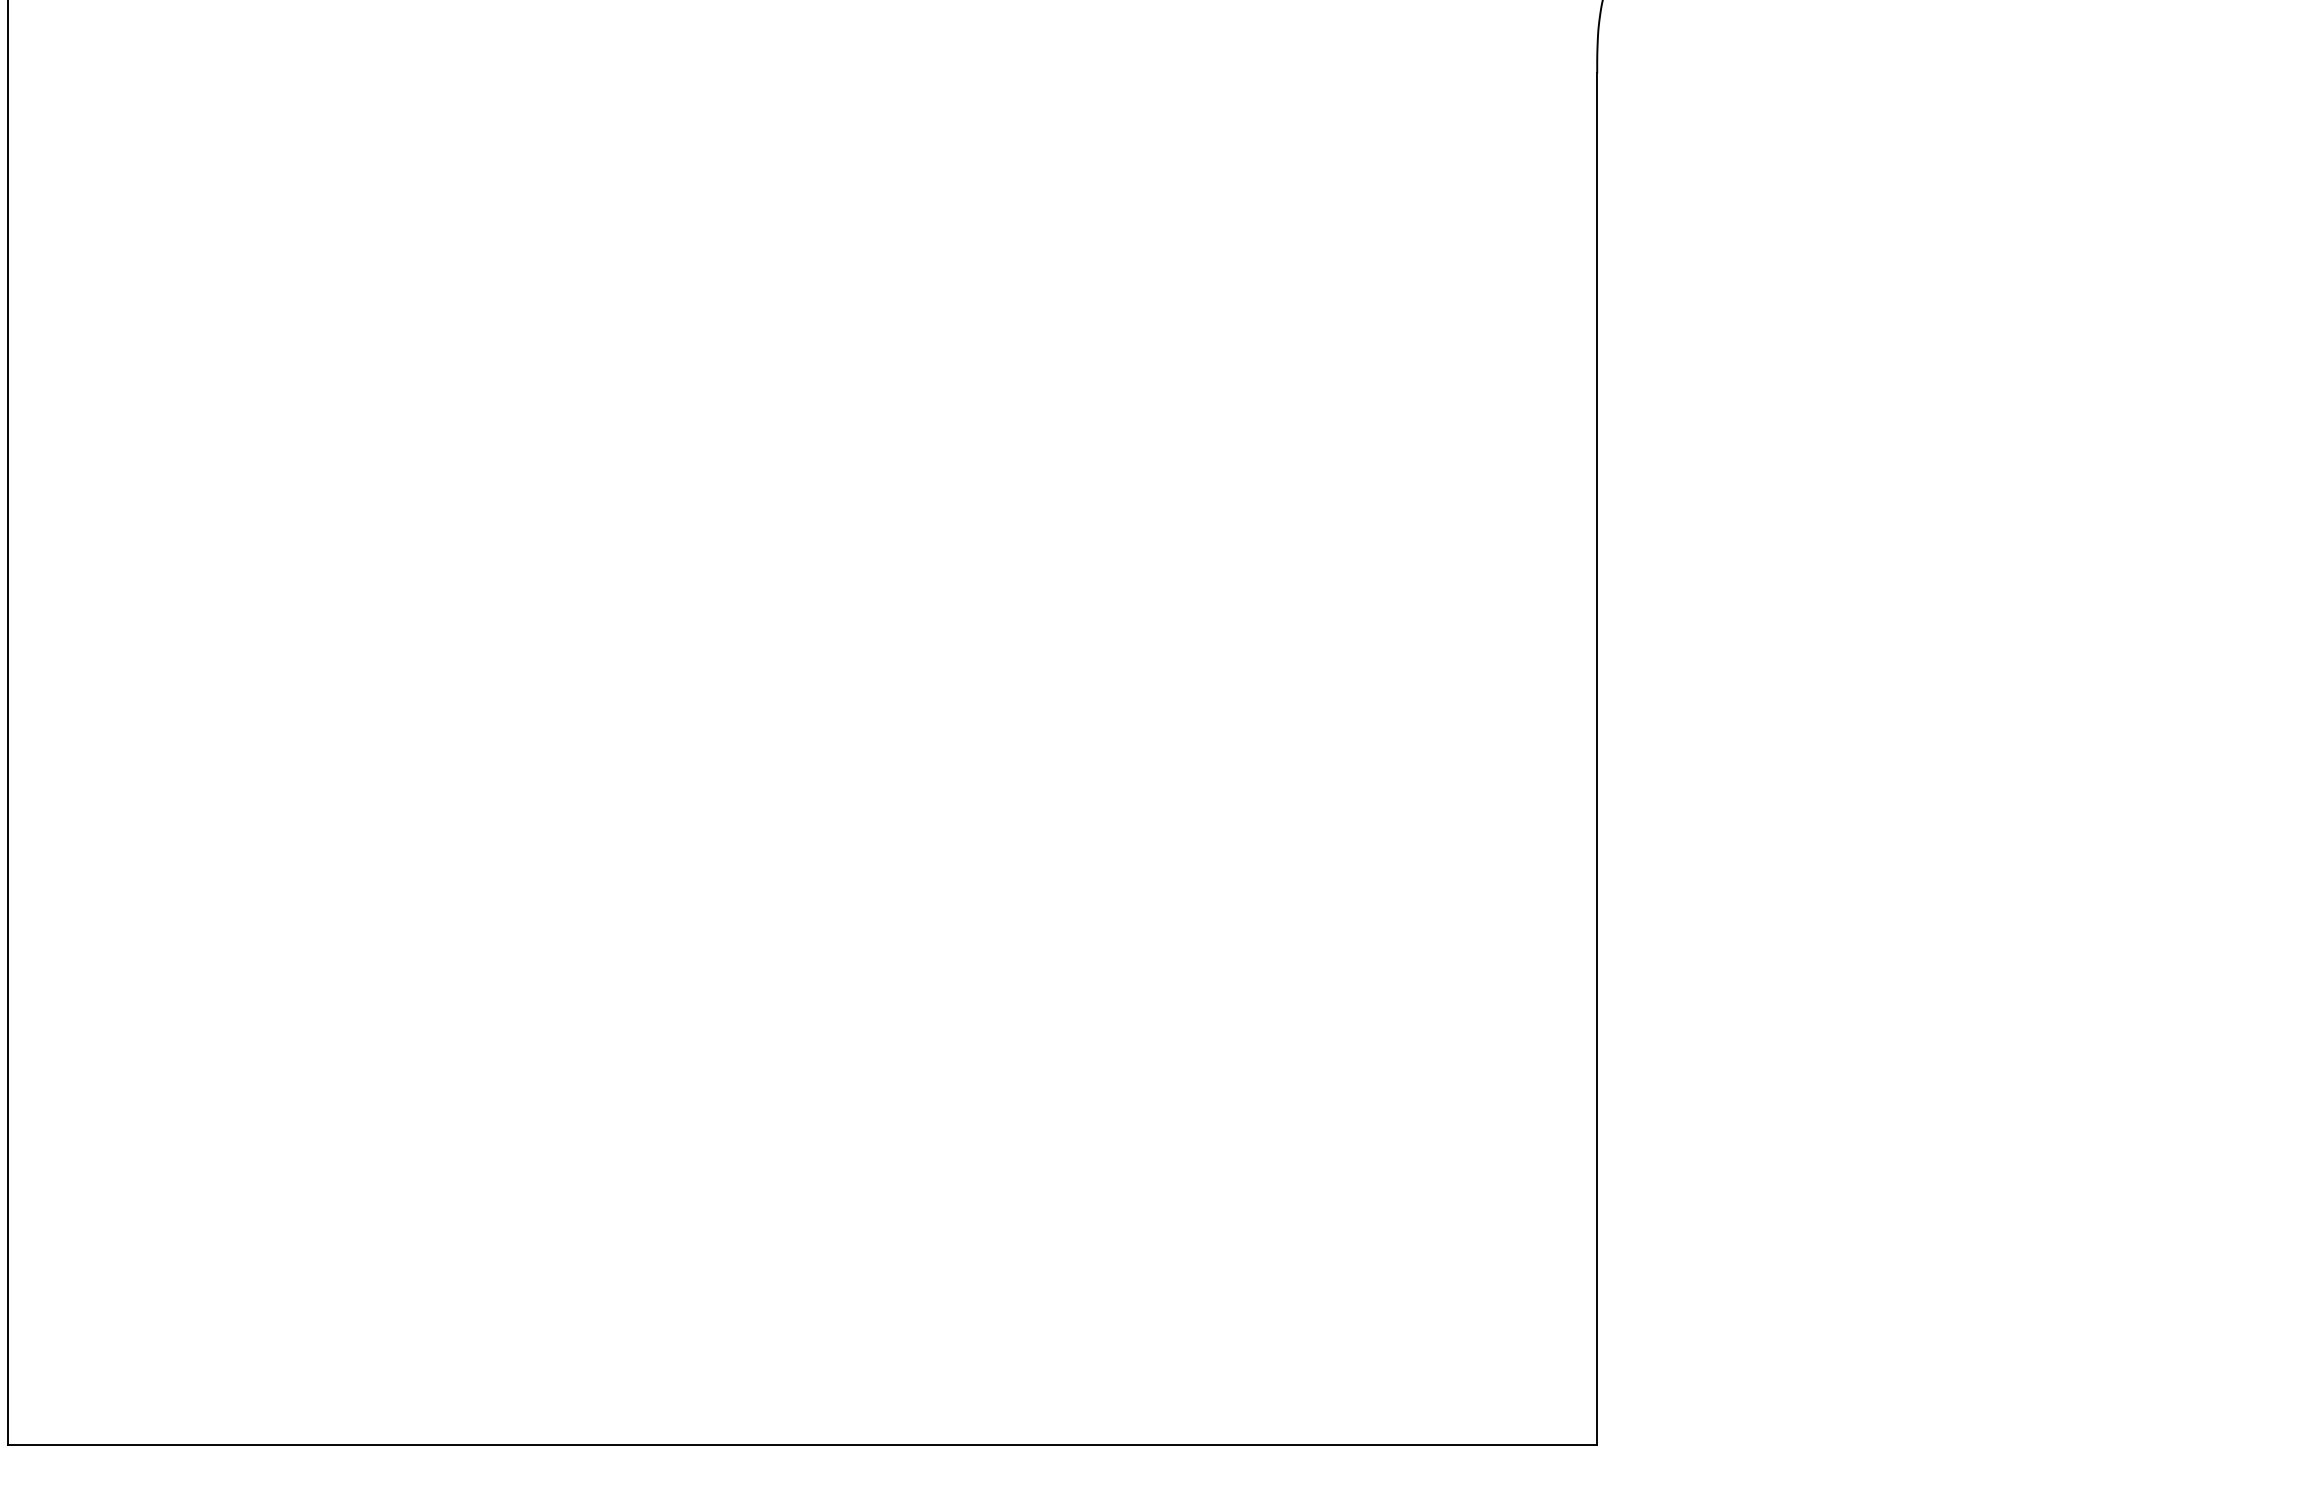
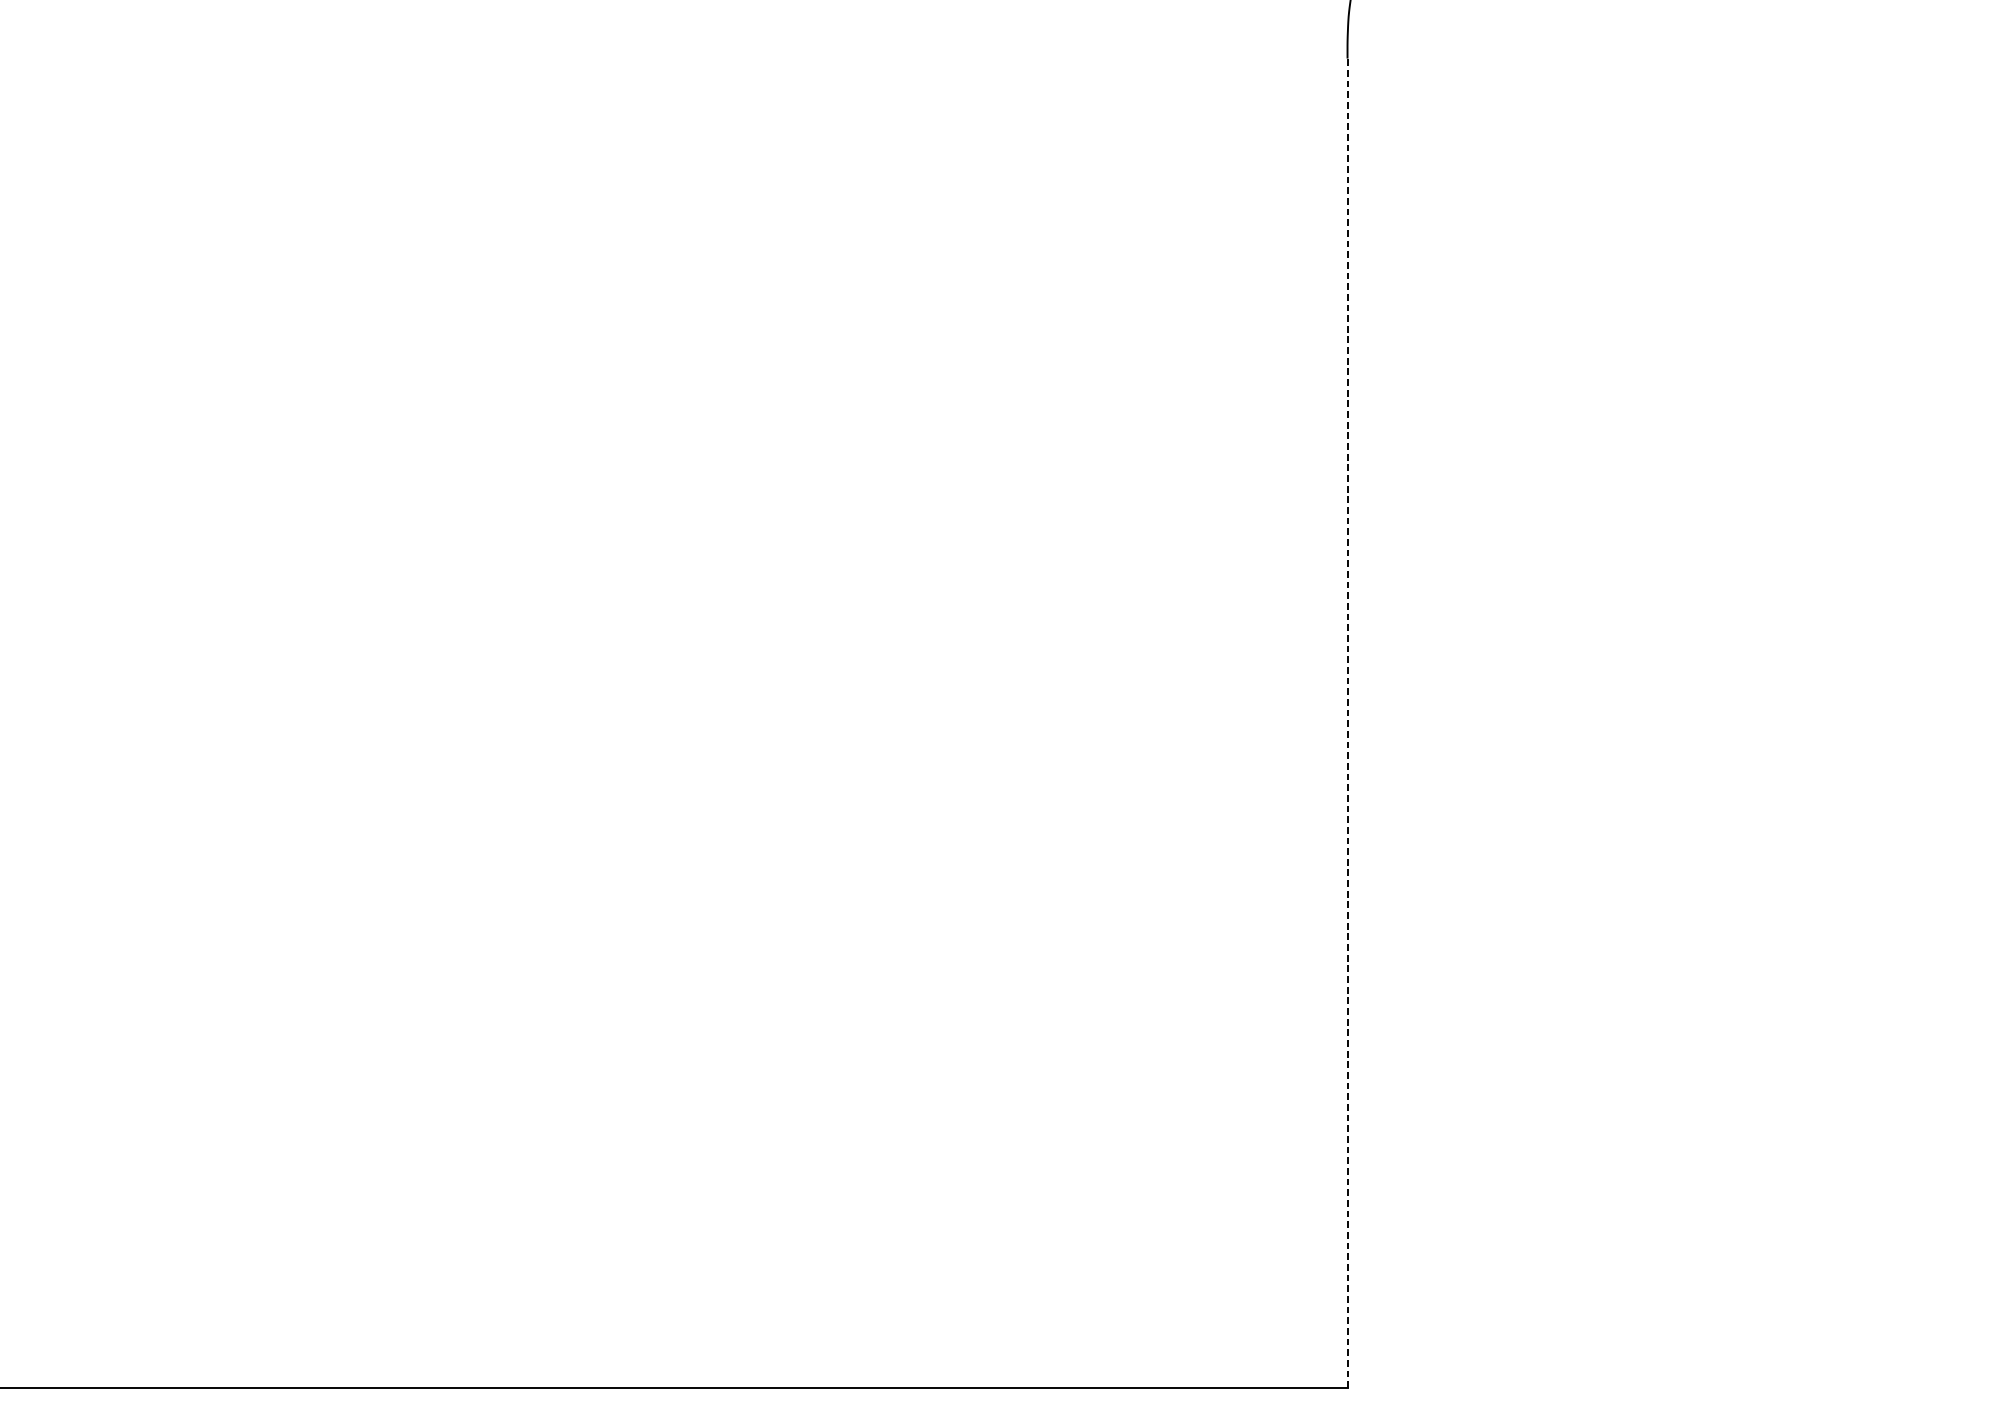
line: (1597, 759) -> (1347, 723), solid -> dashed

